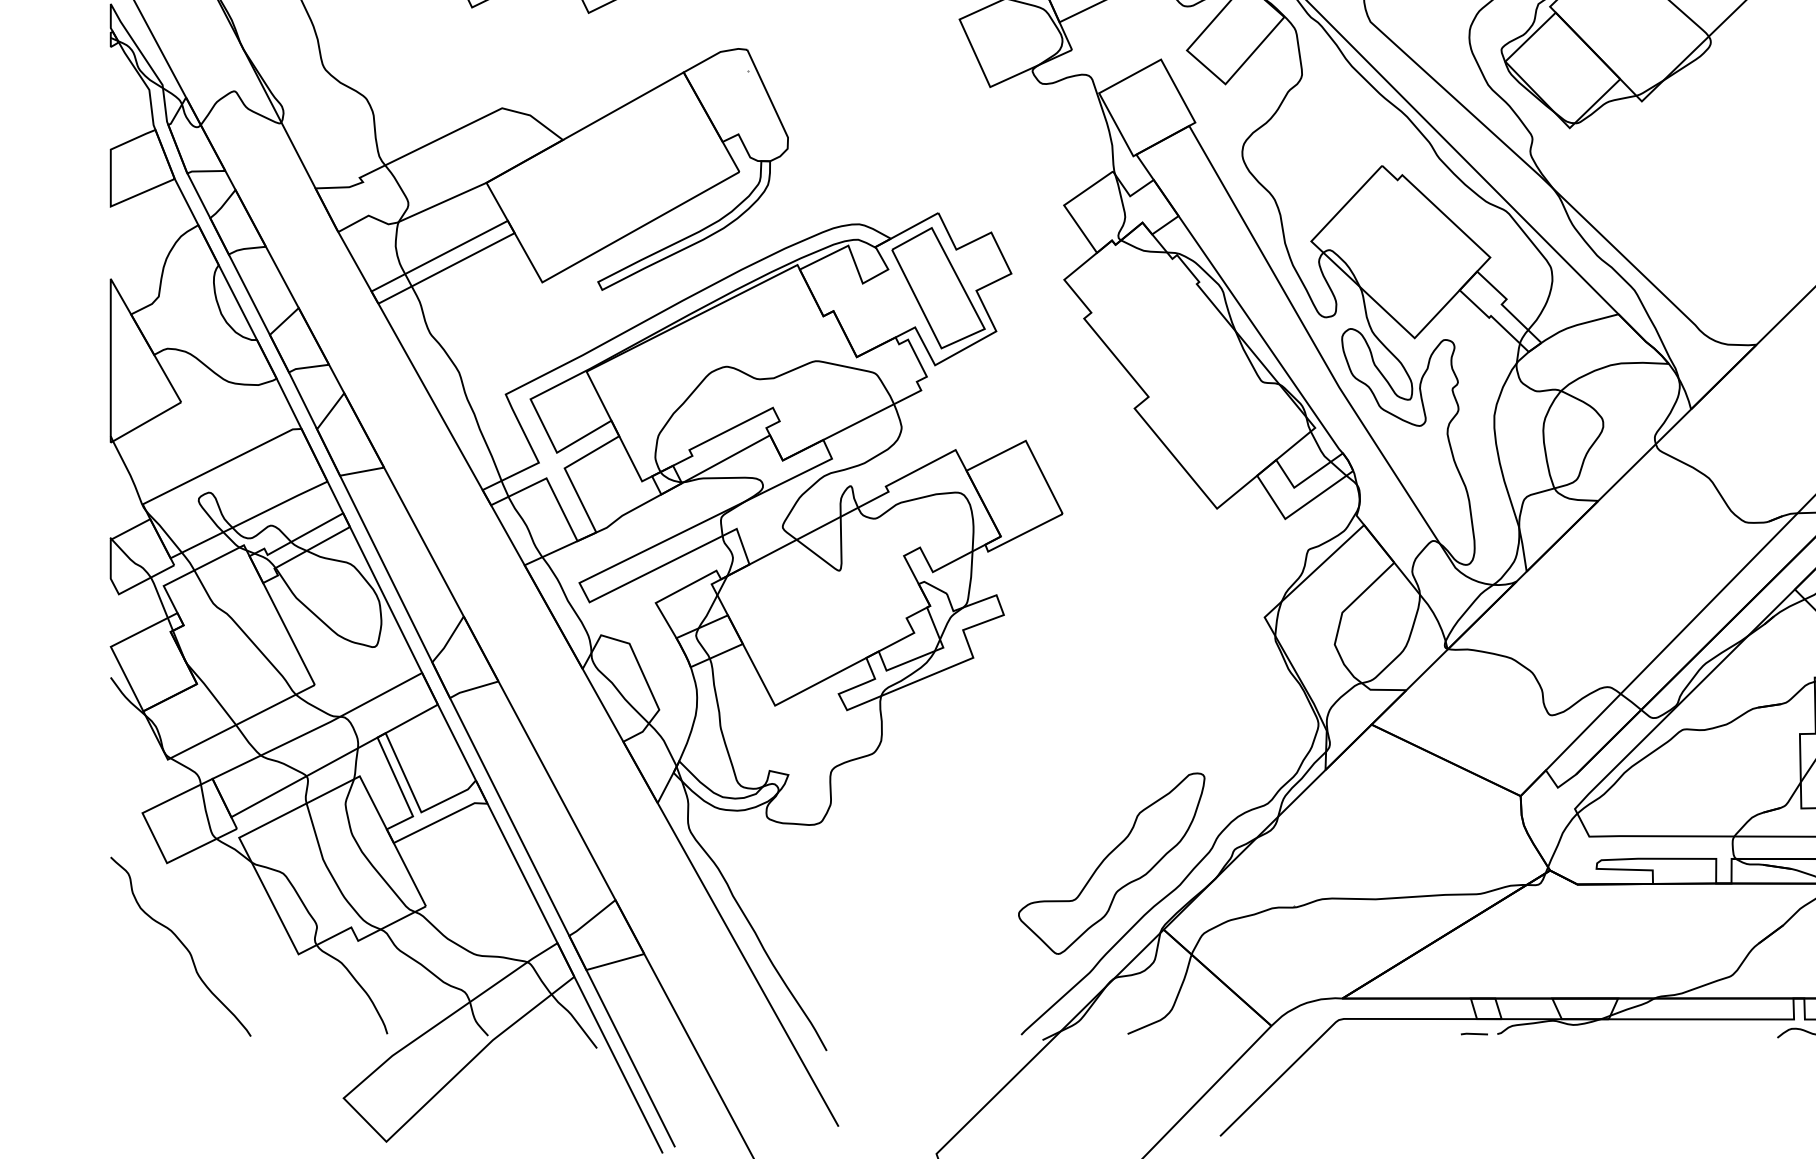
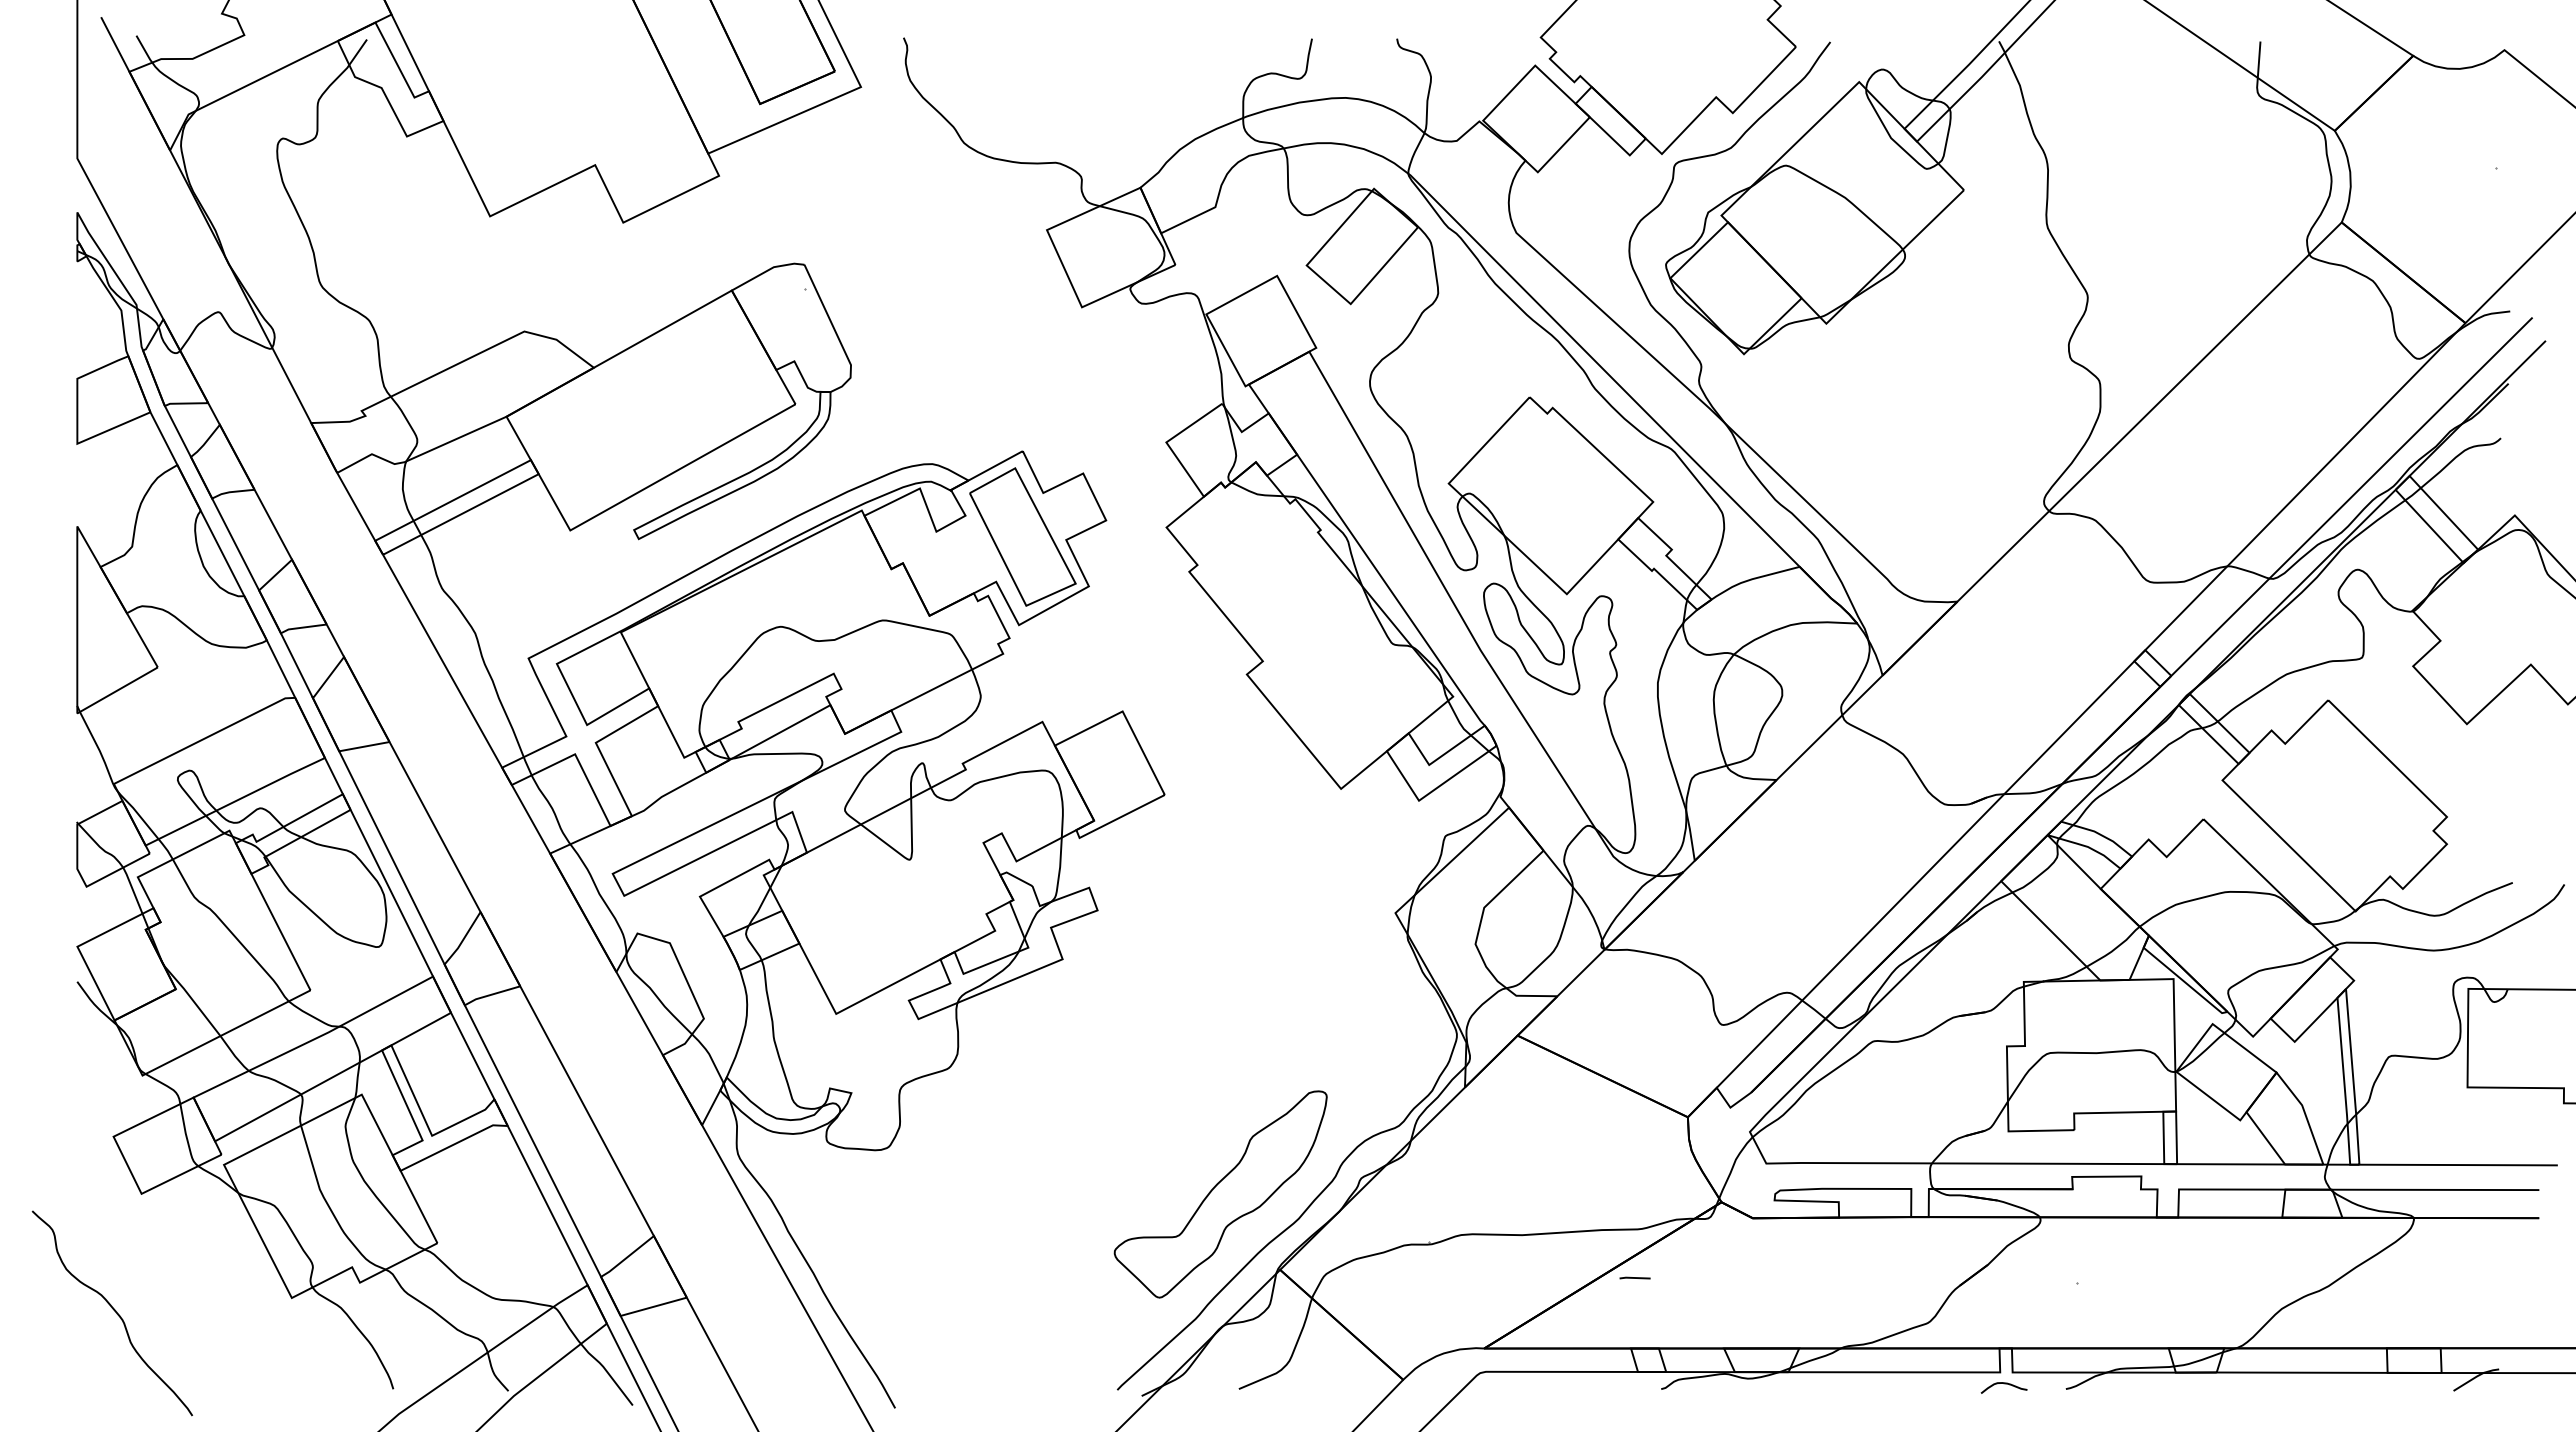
curve: (181, 944) -> (113, 1310), moved
line: (1473, 1033) -> (1634, 1277), moved

